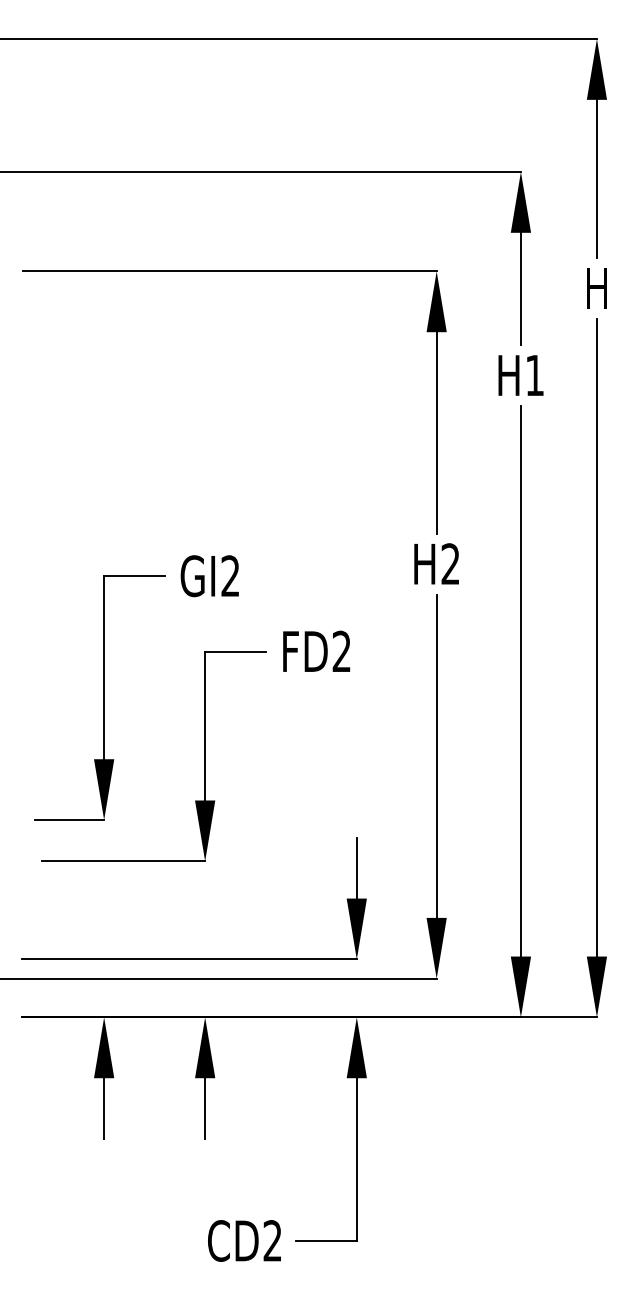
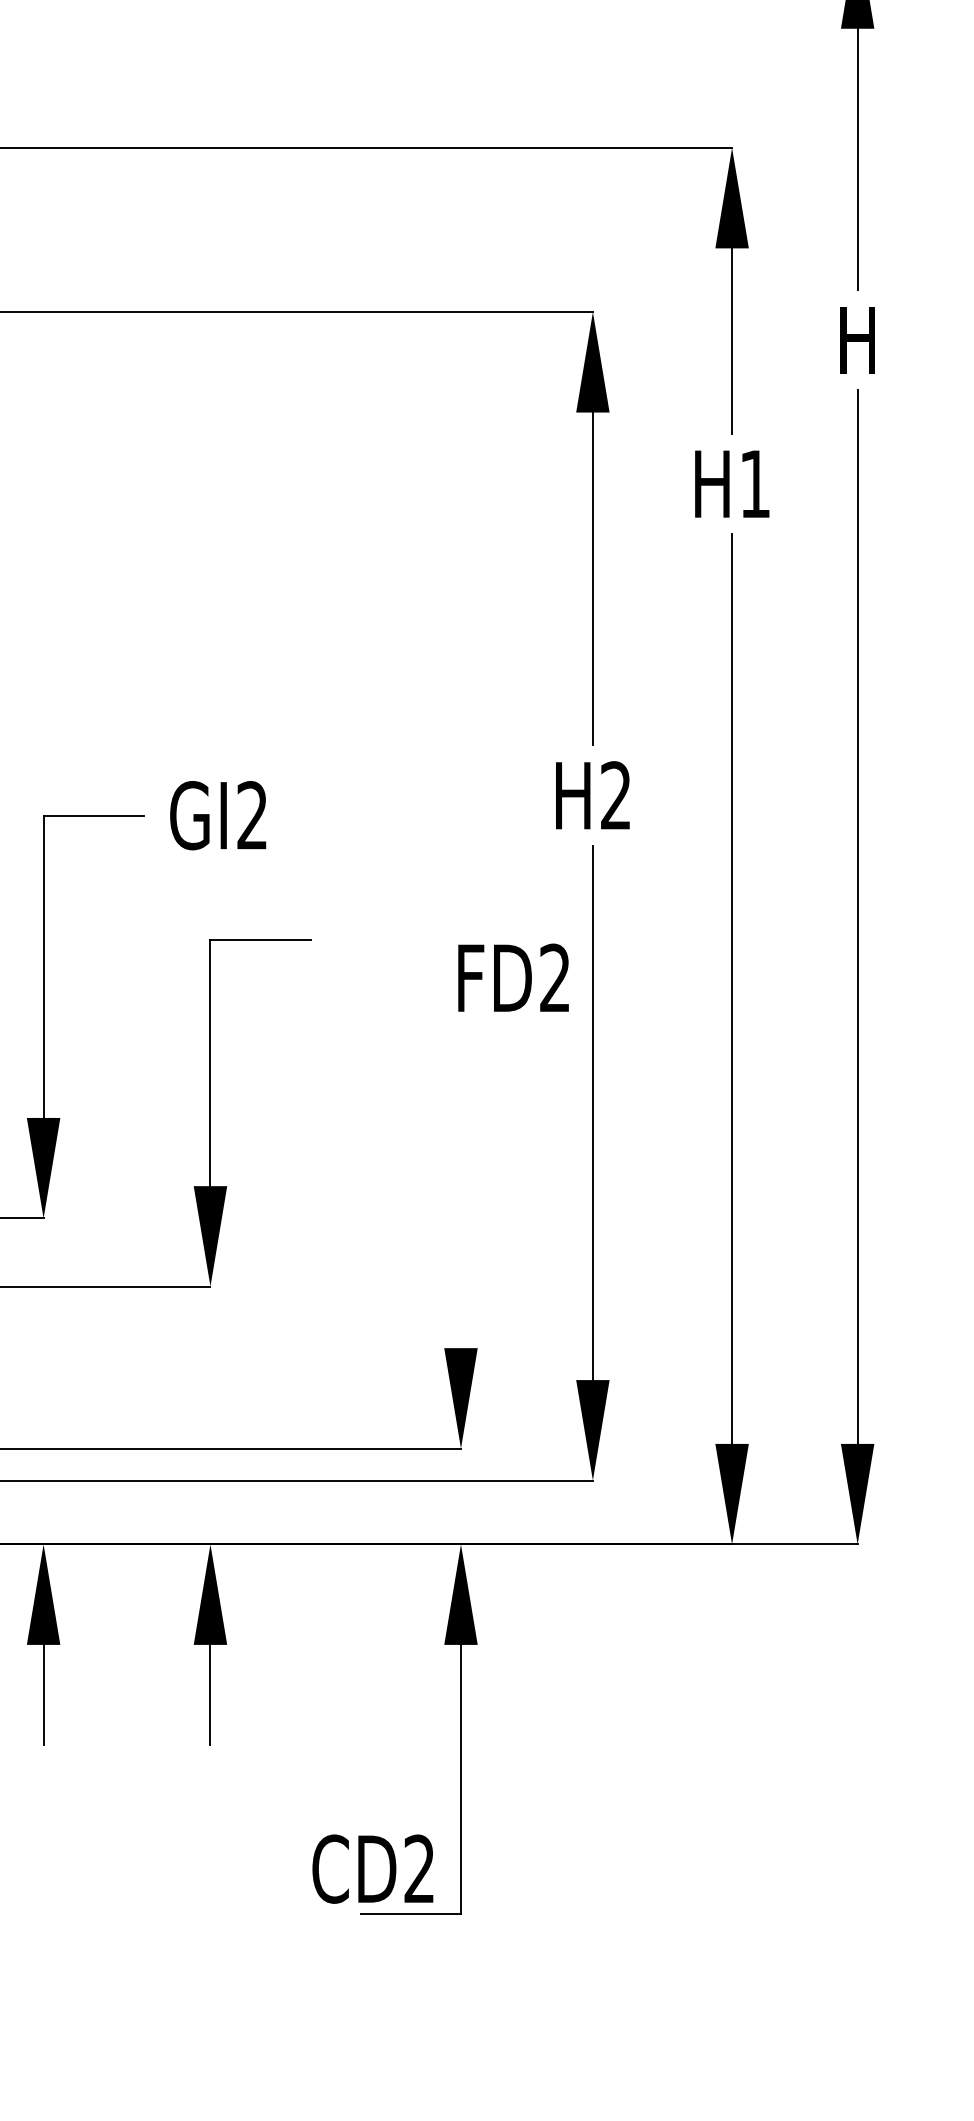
text: (316, 650) -> (513, 976), moved
line: (356, 867) -> (460, 1296), removed
text: (244, 1240) -> (372, 1868), moved

